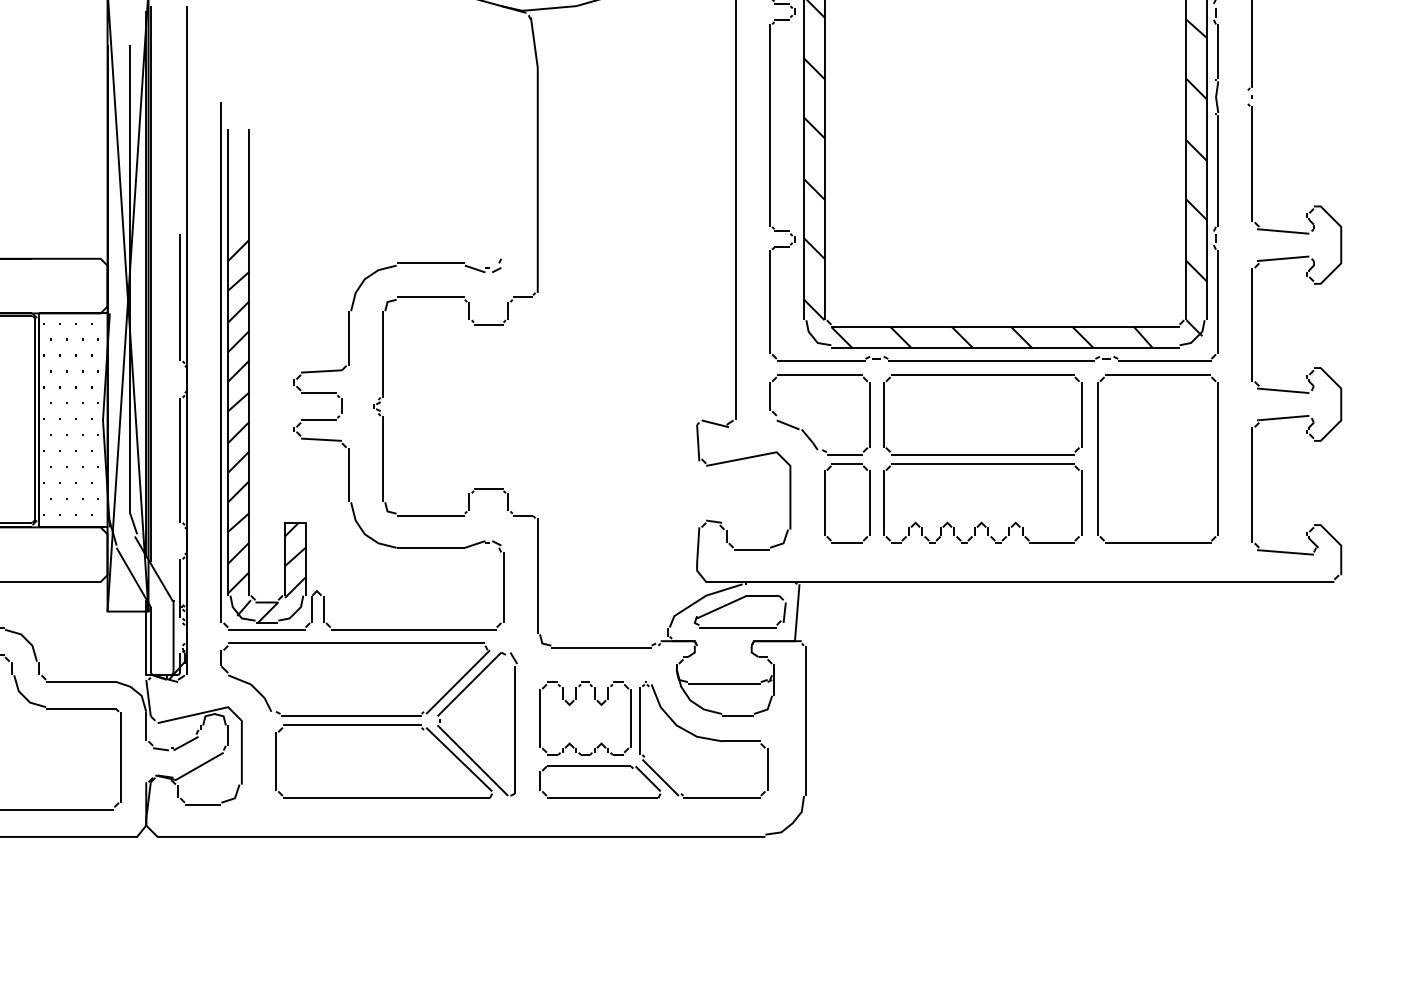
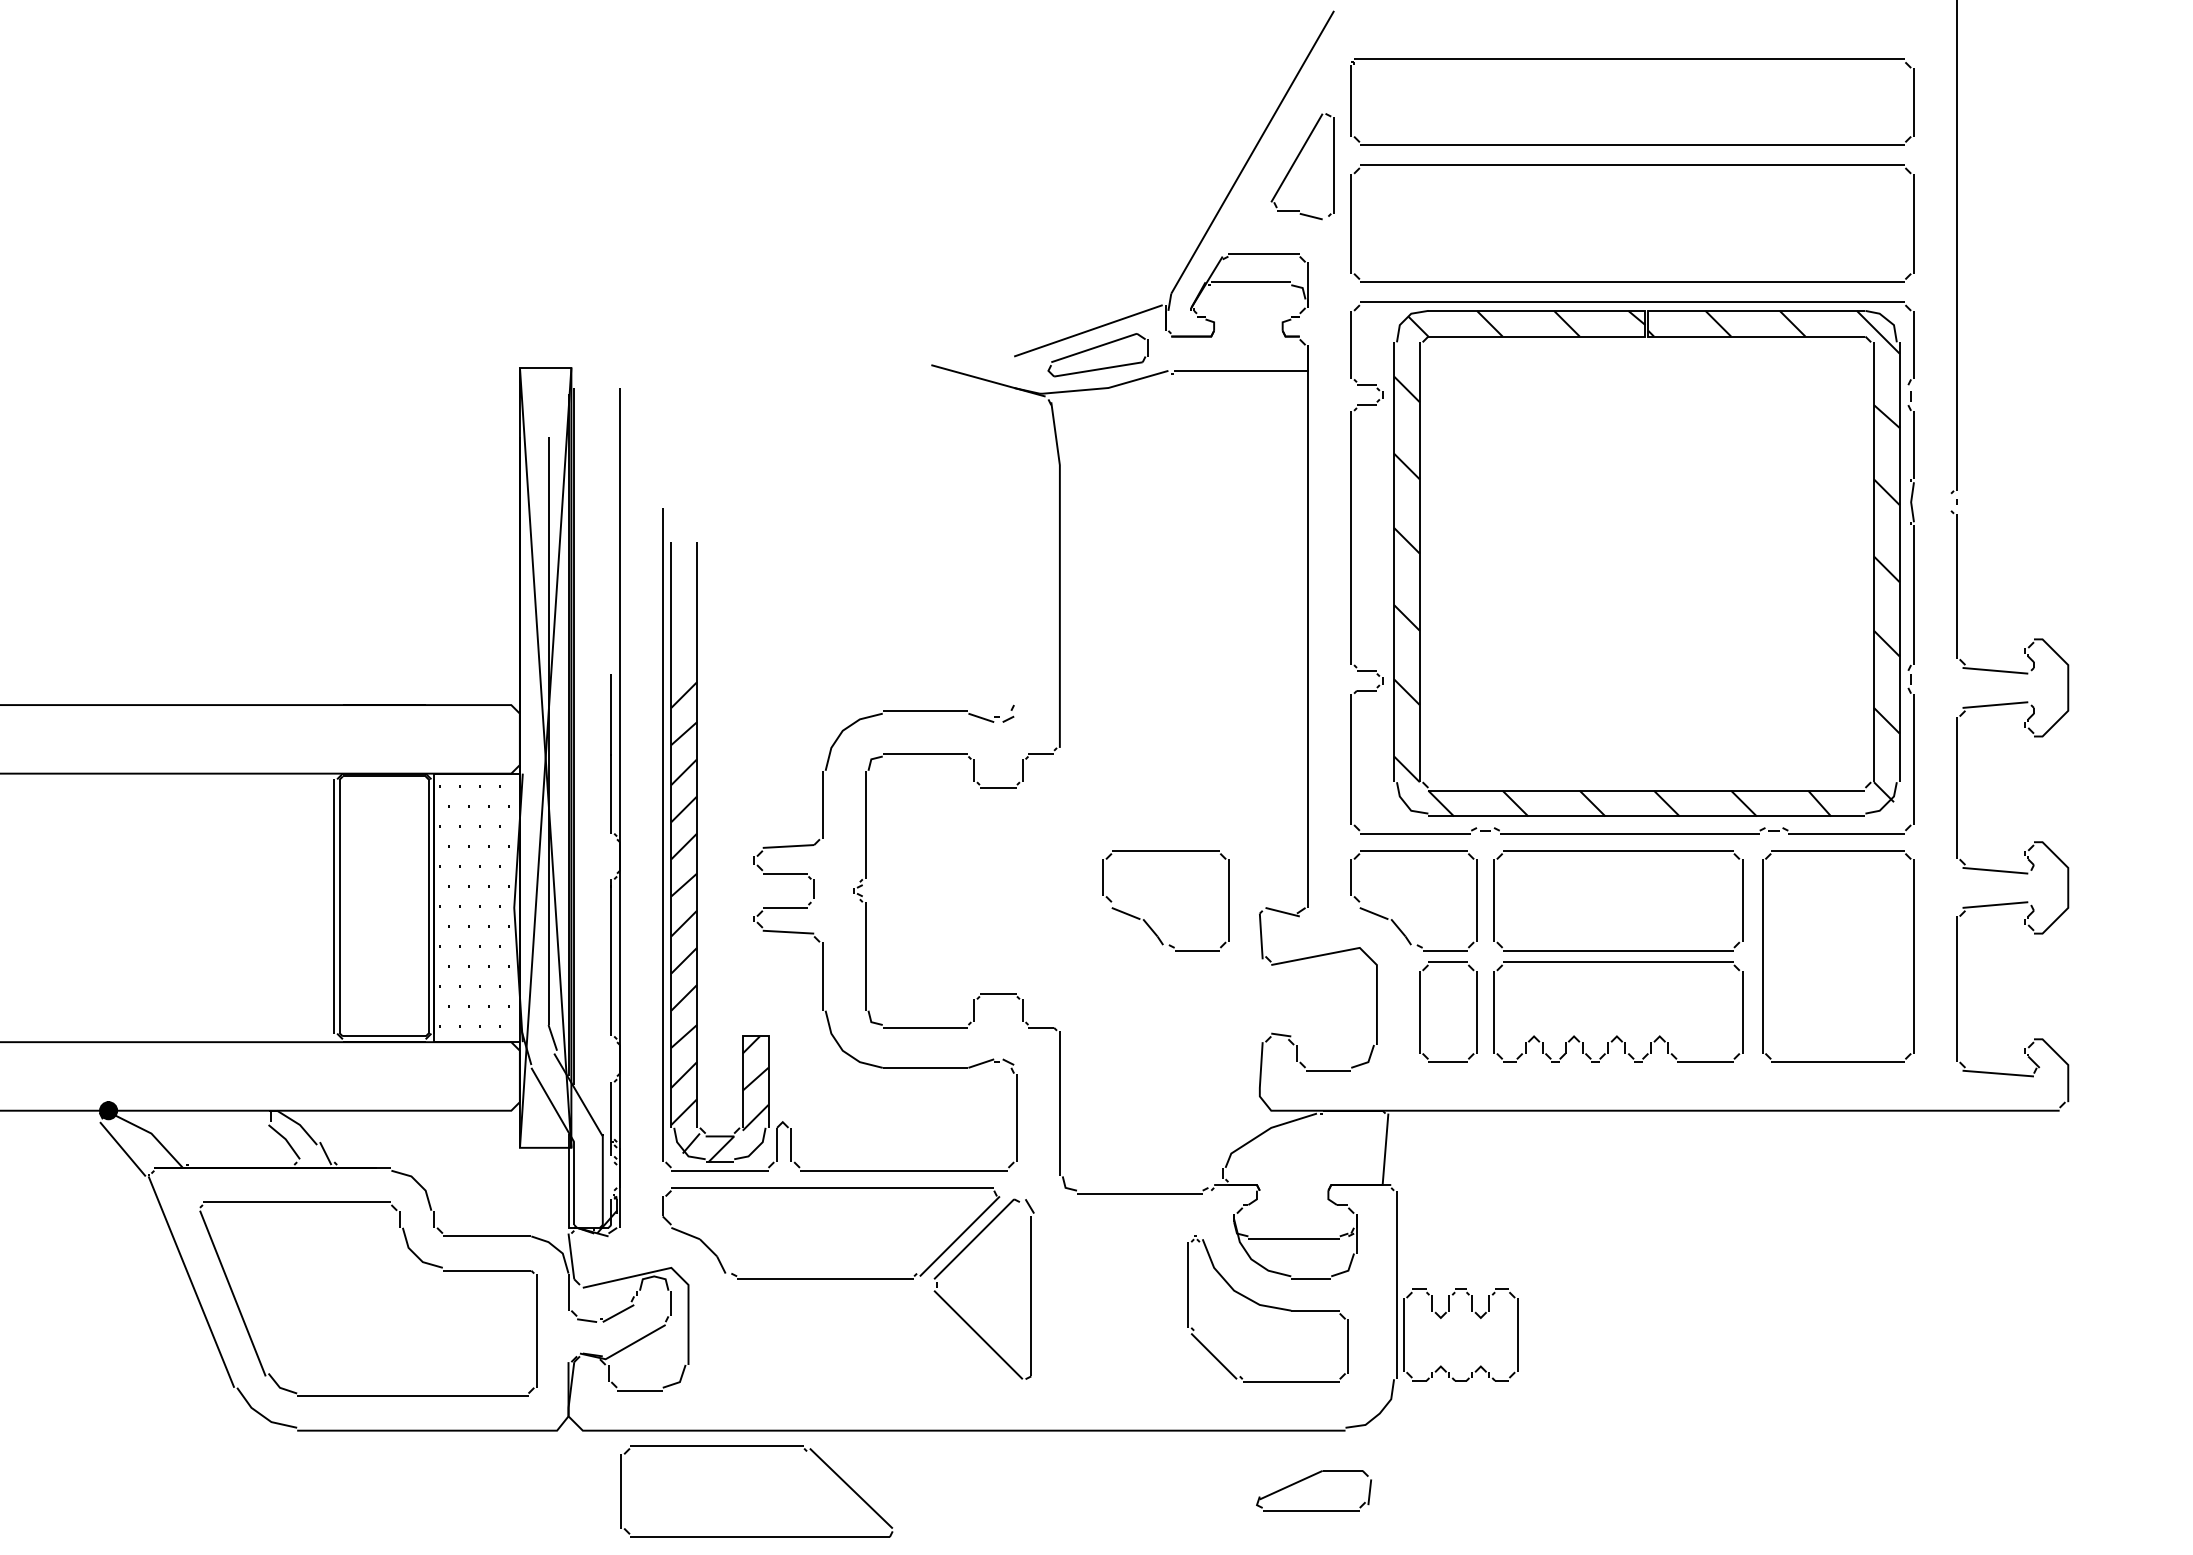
part: (605, 430) -> (1145, 920), added
part: (735, 601) -> (1308, 1478), moved
part: (571, 703) -> (1443, 1316), moved
part: (383, 726) -> (756, 1446), moved
part: (600, 766) -> (1138, 1342), removed

